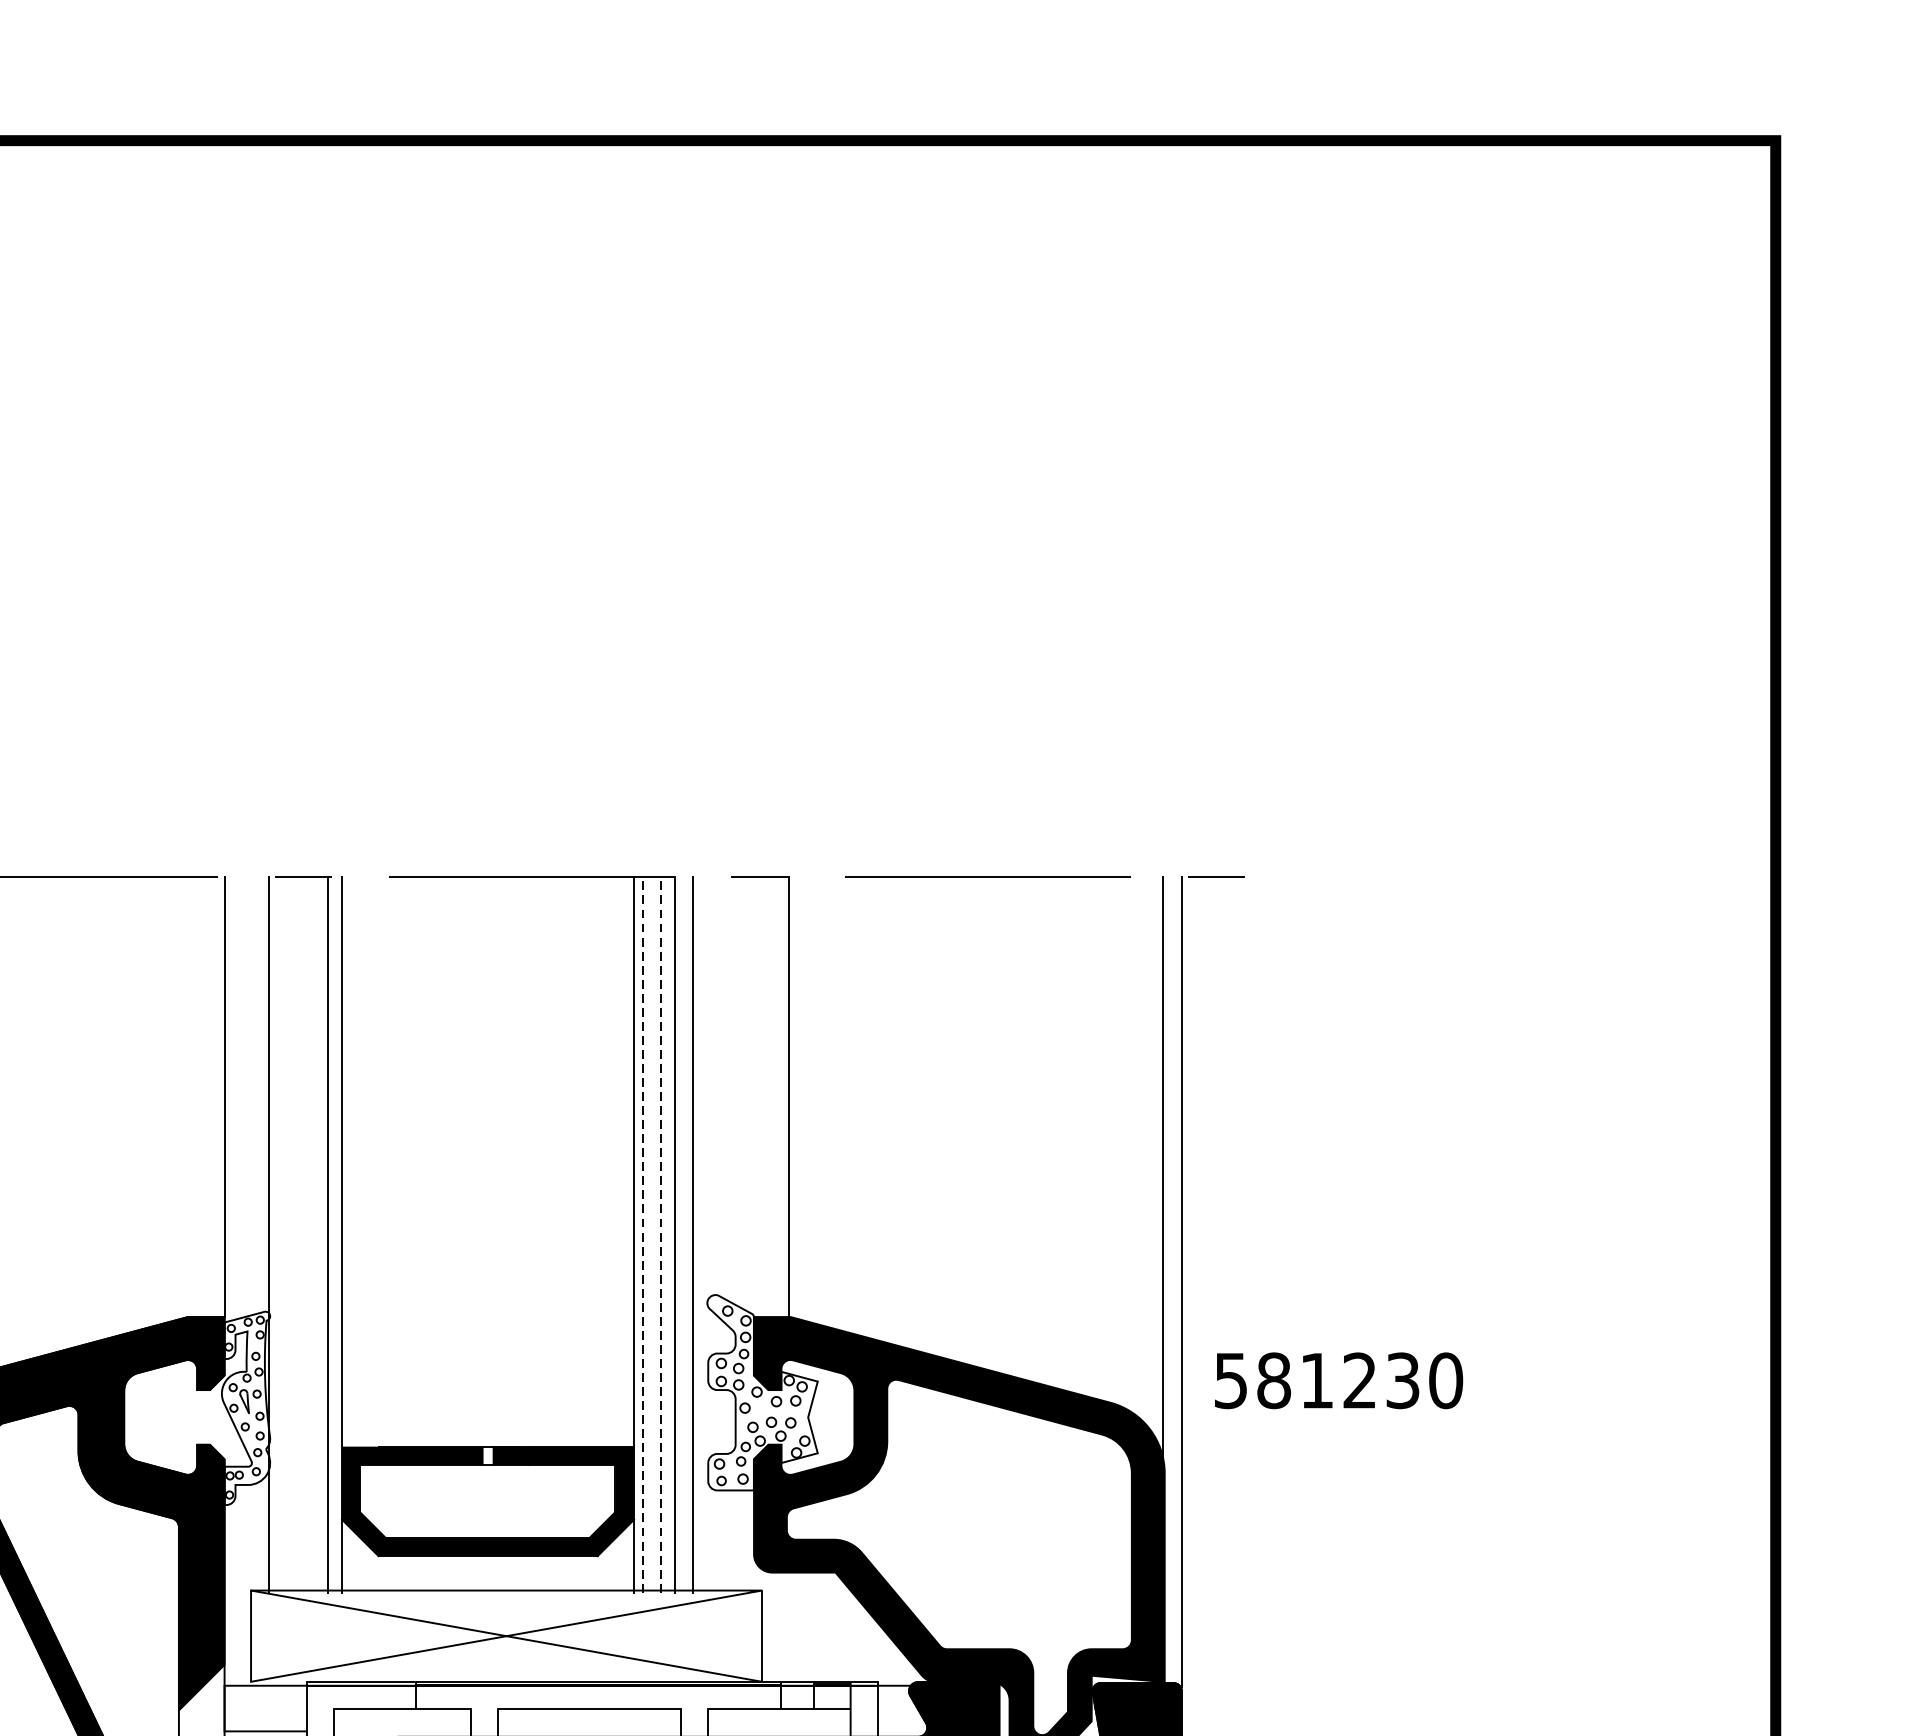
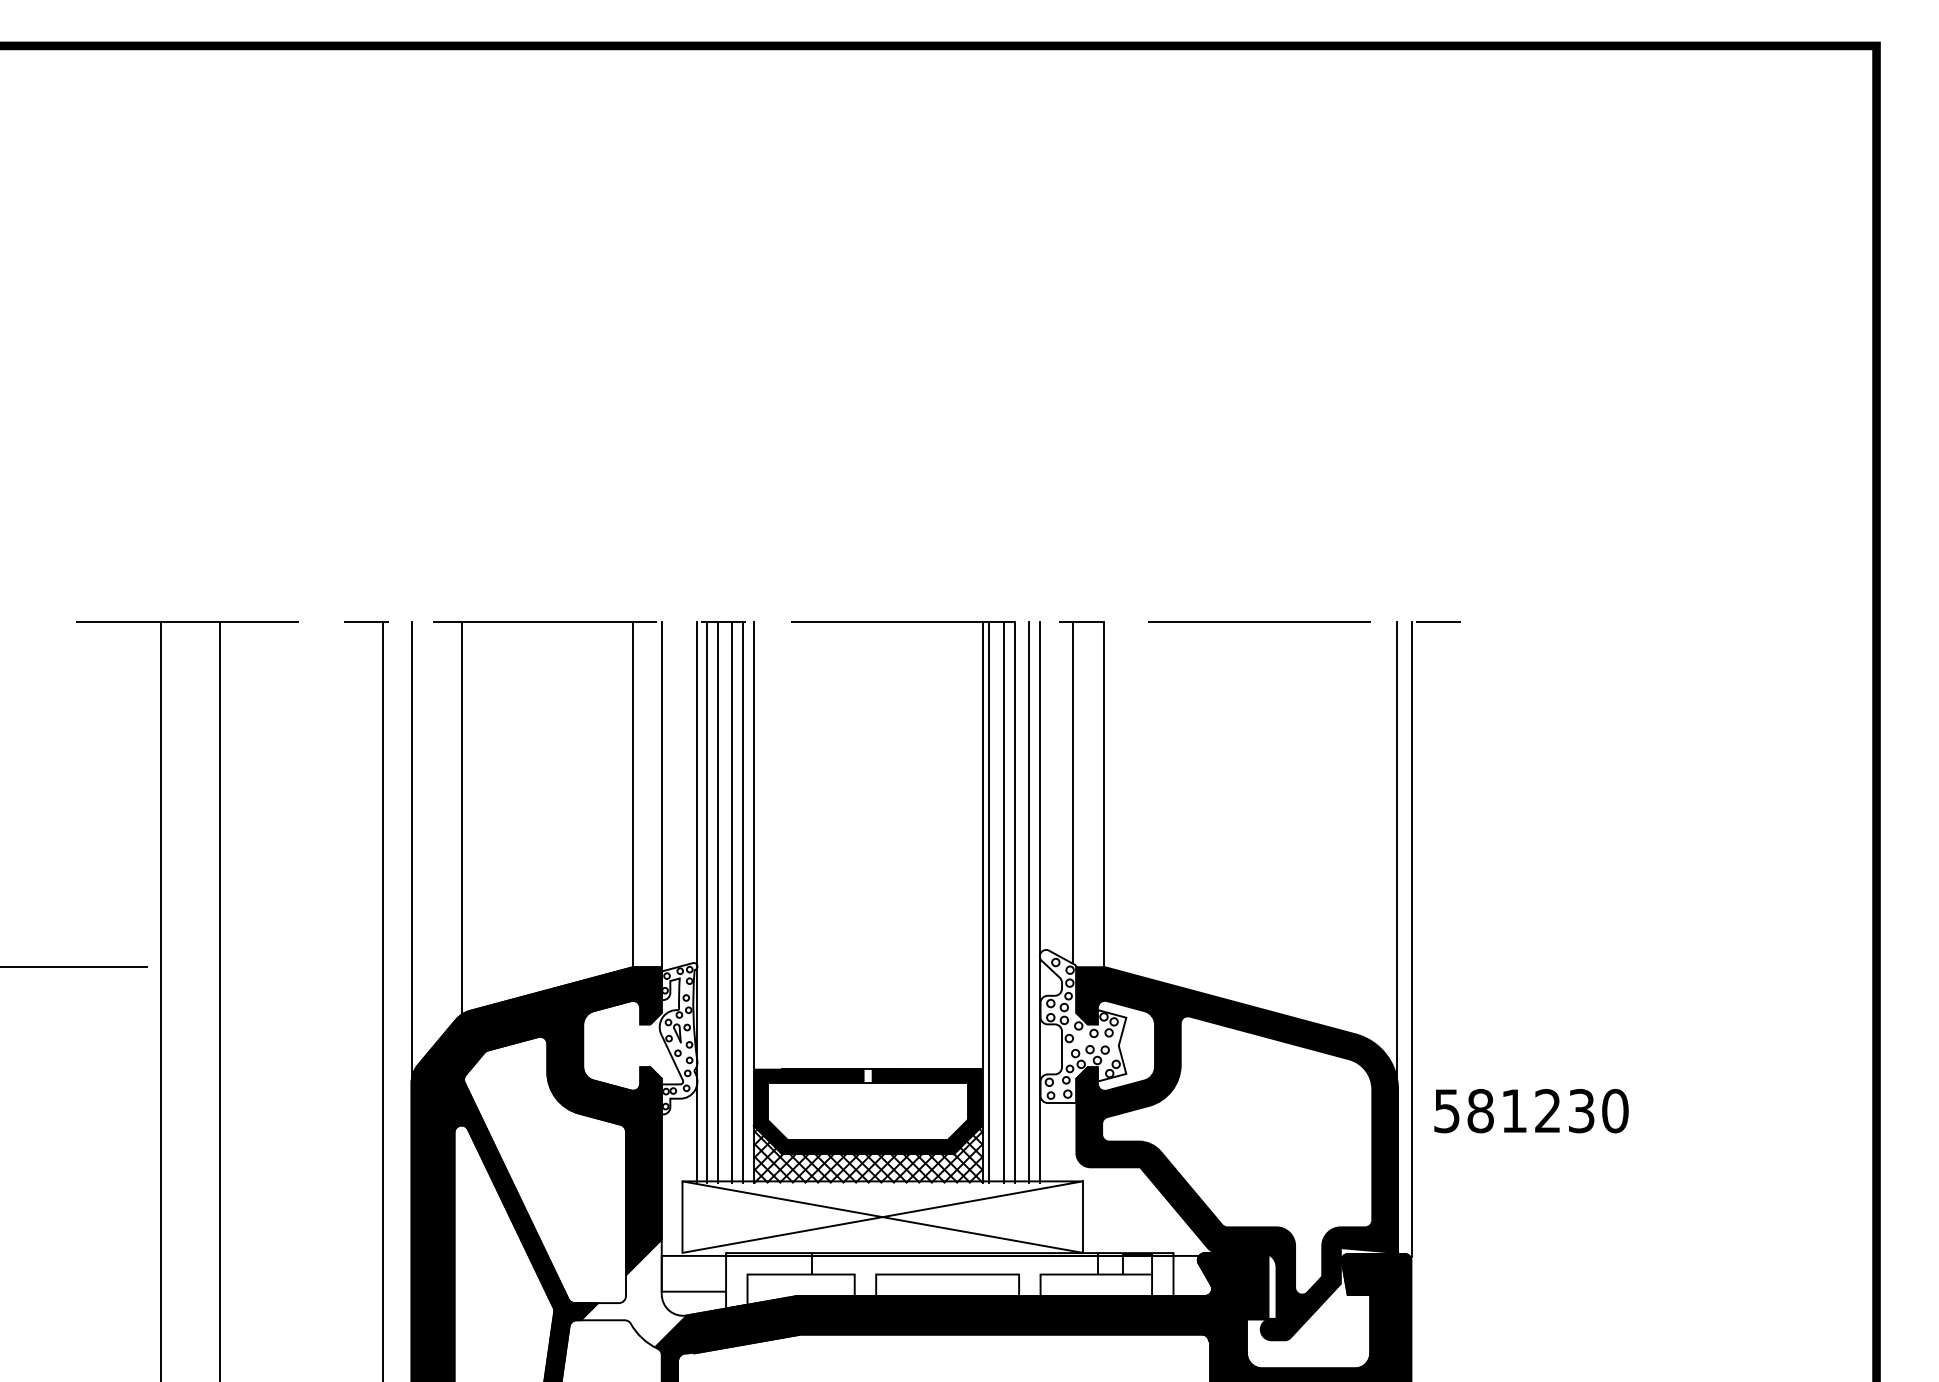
line: (750, 1093) -> (1073, 792), added
line: (188, 1096) -> (633, 794), added
line: (281, 1234) -> (706, 902), added
line: (295, 1234) -> (717, 902), added
line: (314, 1234) -> (732, 902), added
line: (643, 1234) -> (989, 902), dashed -> solid
line: (660, 1234) -> (1003, 902), dashed -> solid
line: (706, 1234) -> (1039, 902), added
text: (1338, 1381) -> (1531, 1111), moved
hatch: (487, 1557) -> (867, 1155), added

